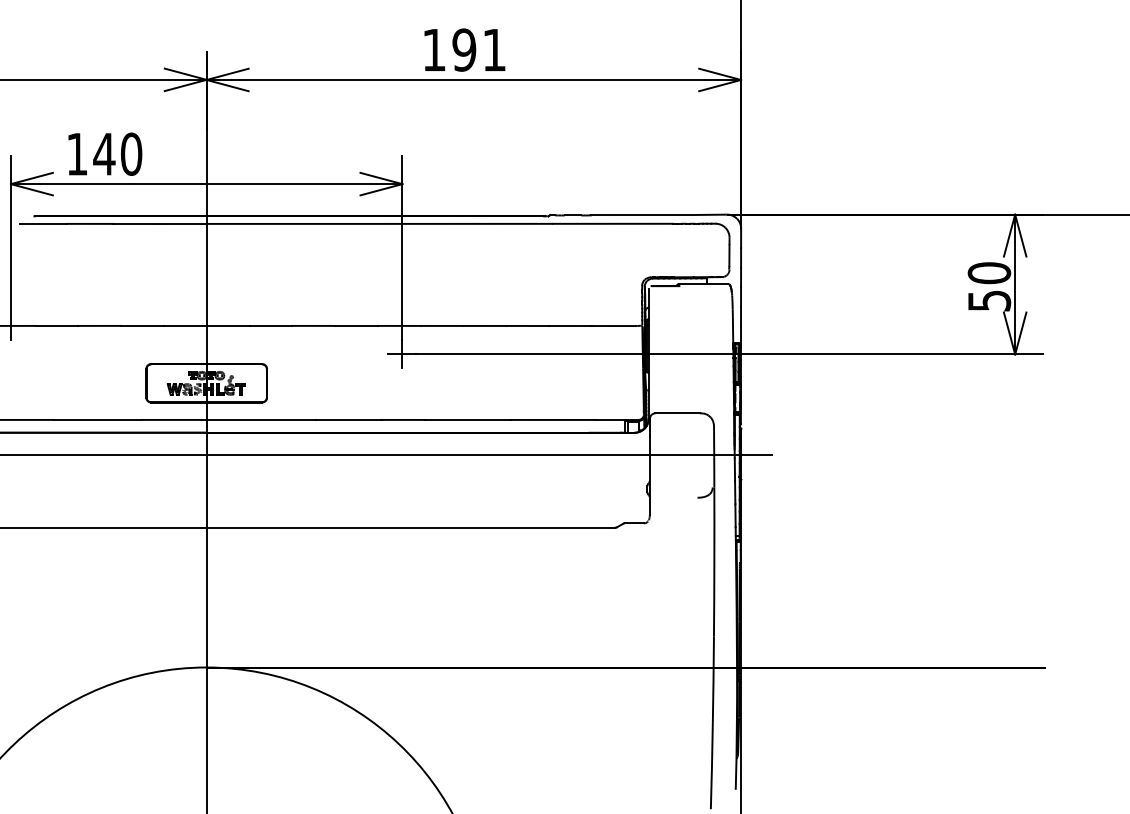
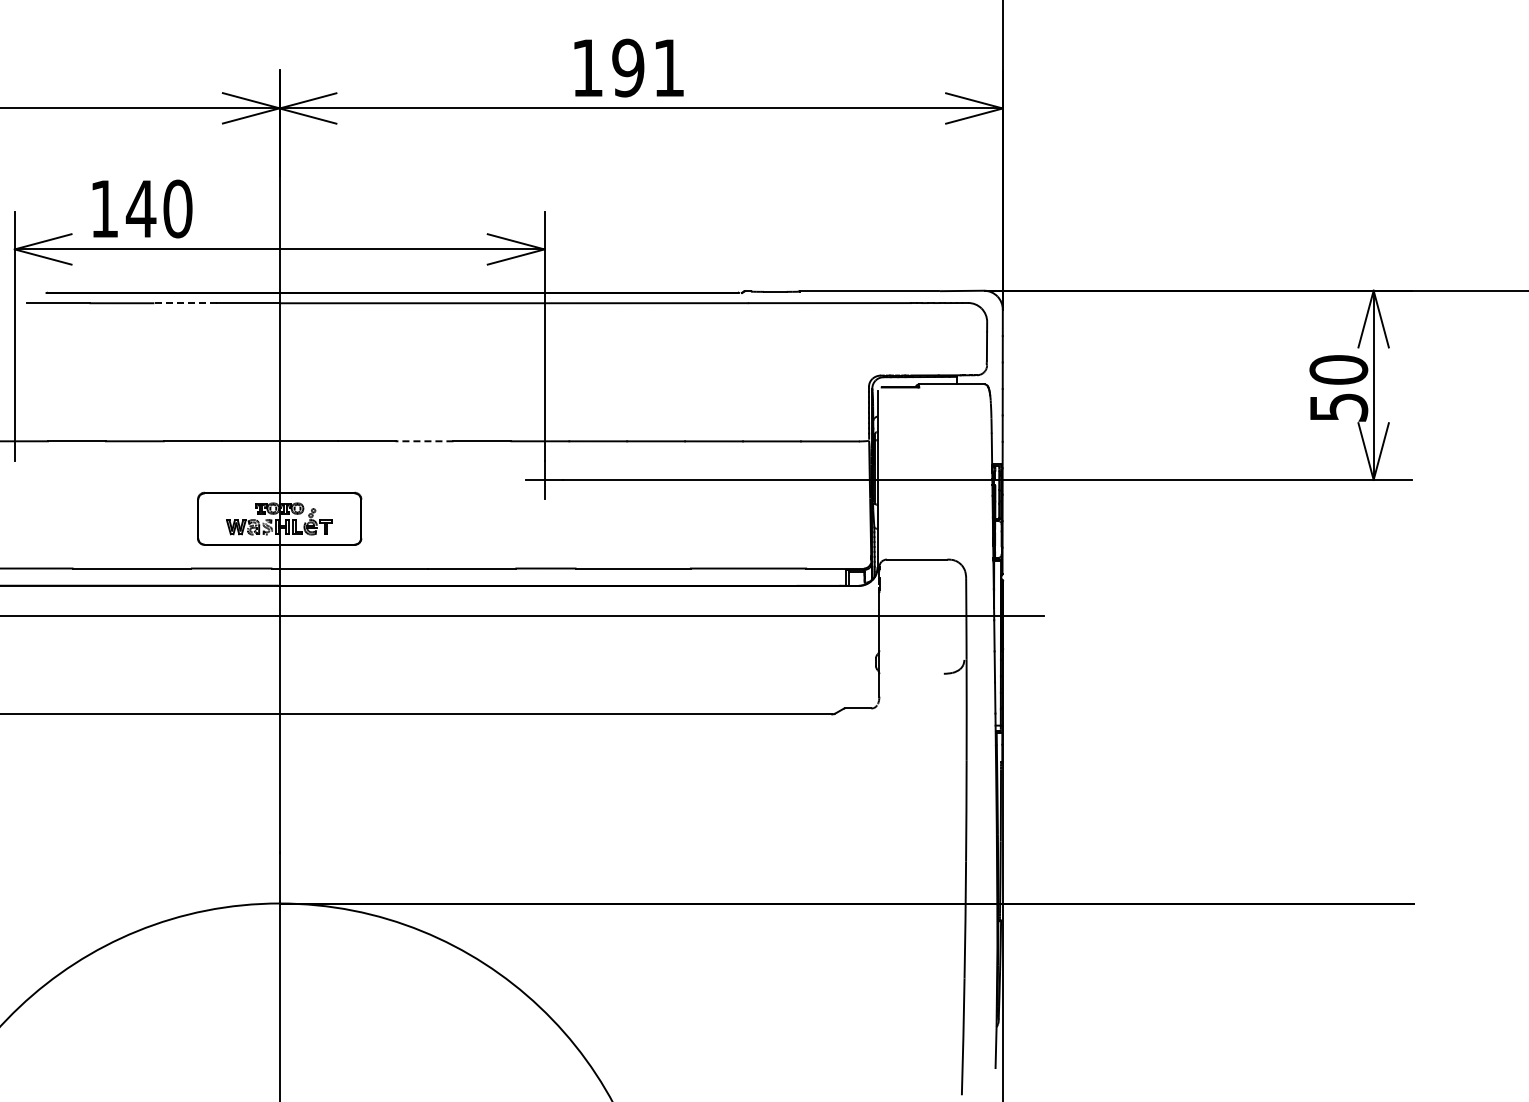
line: (136, 224) -> (184, 303), solid -> dashed
line: (313, 326) -> (424, 441), solid -> dashed

